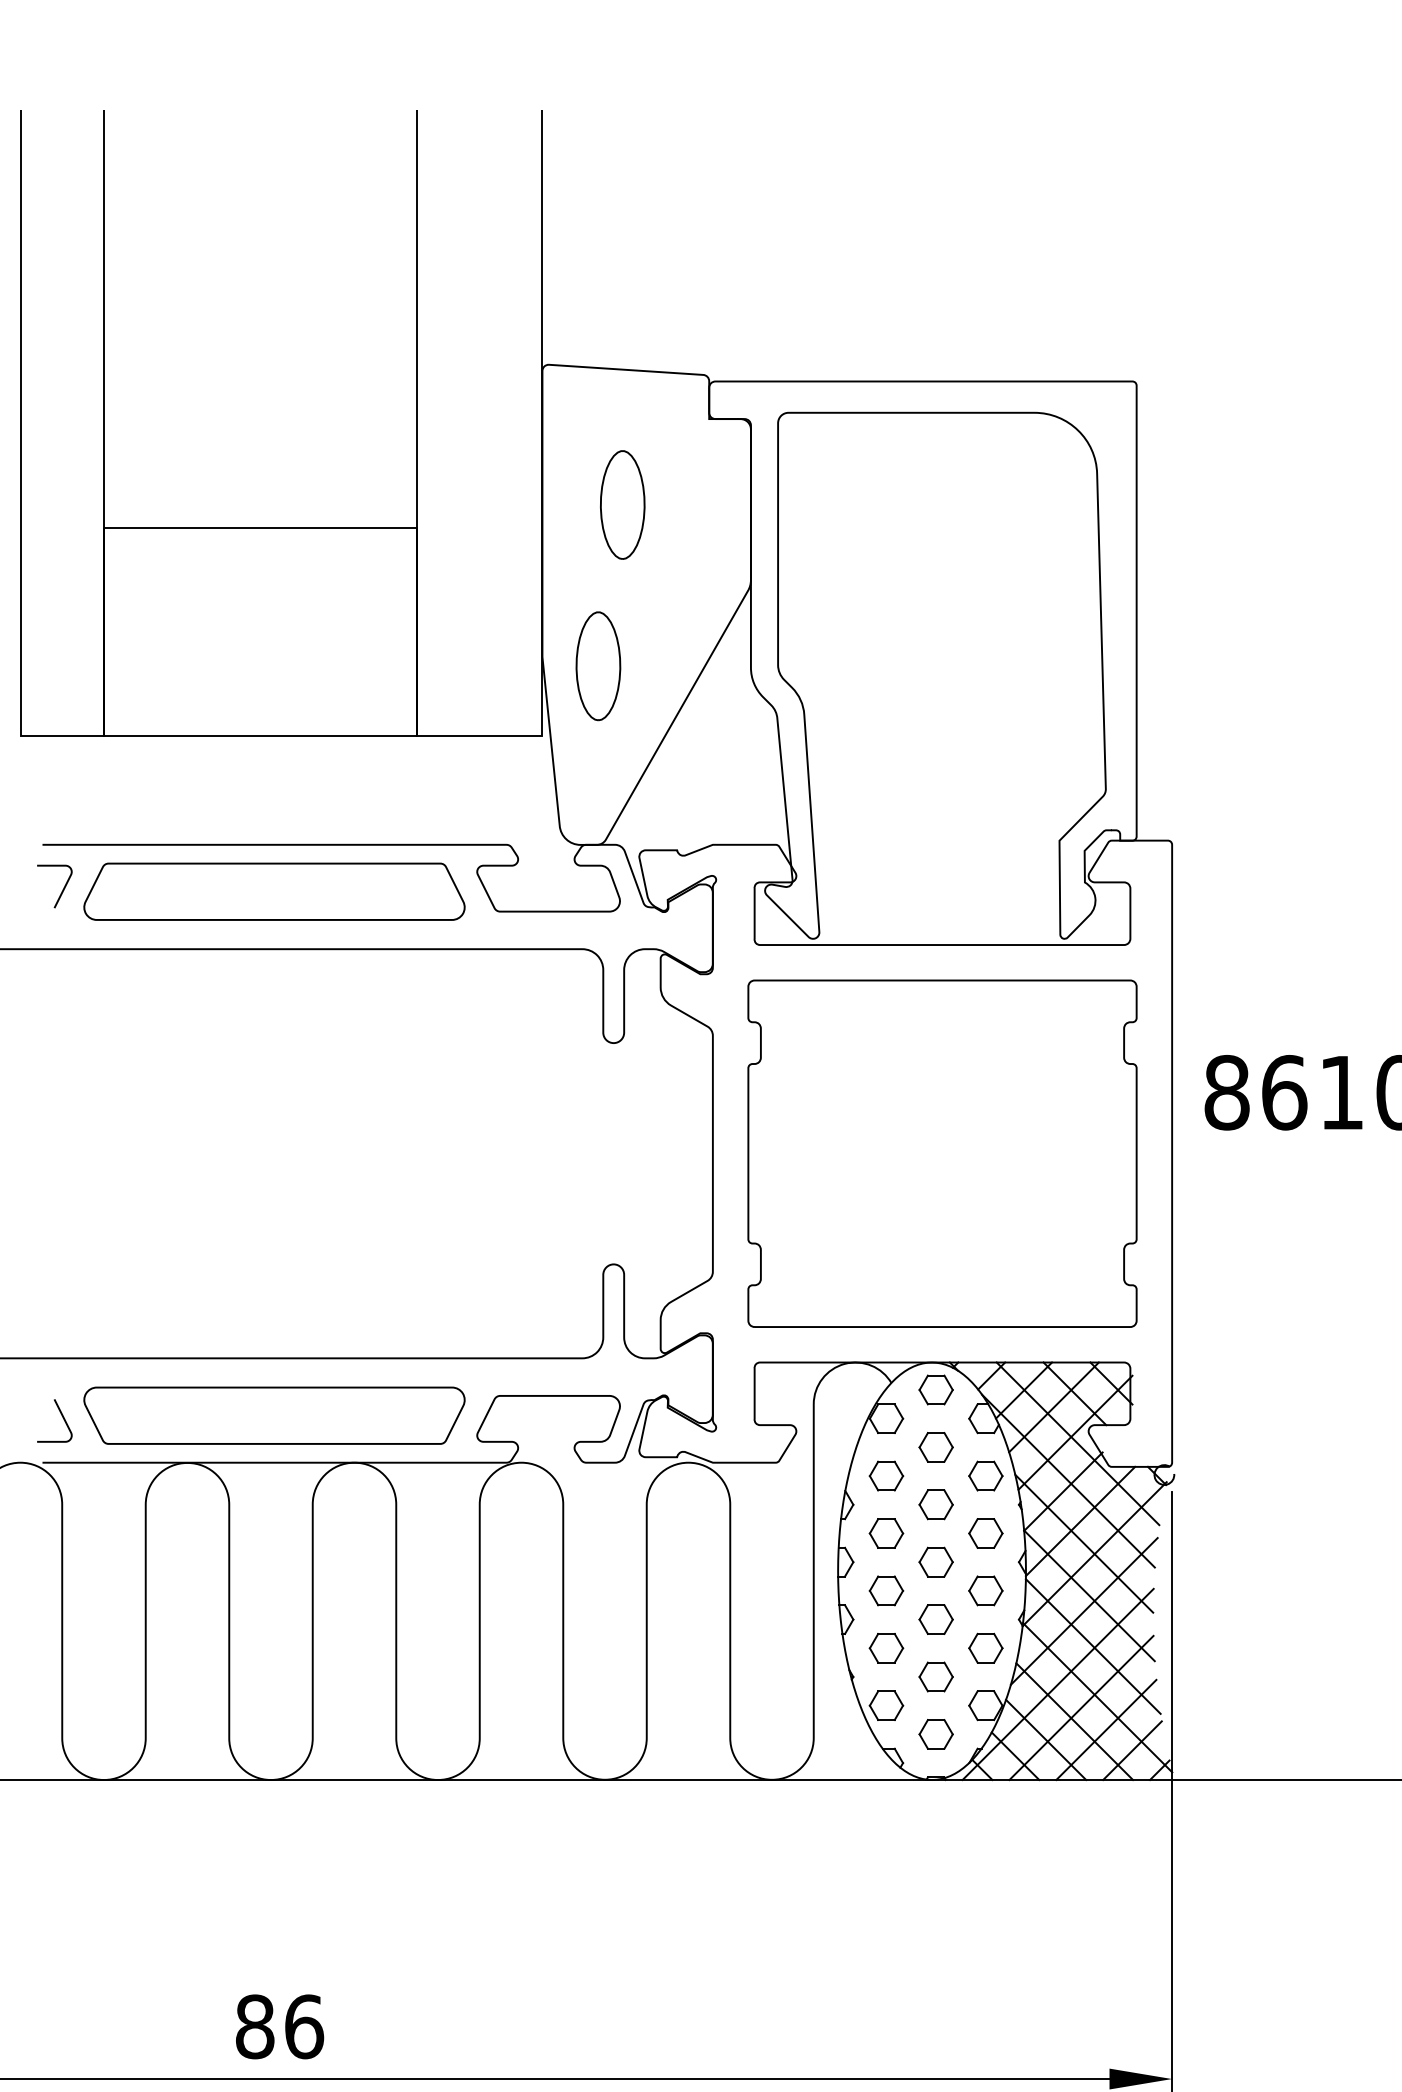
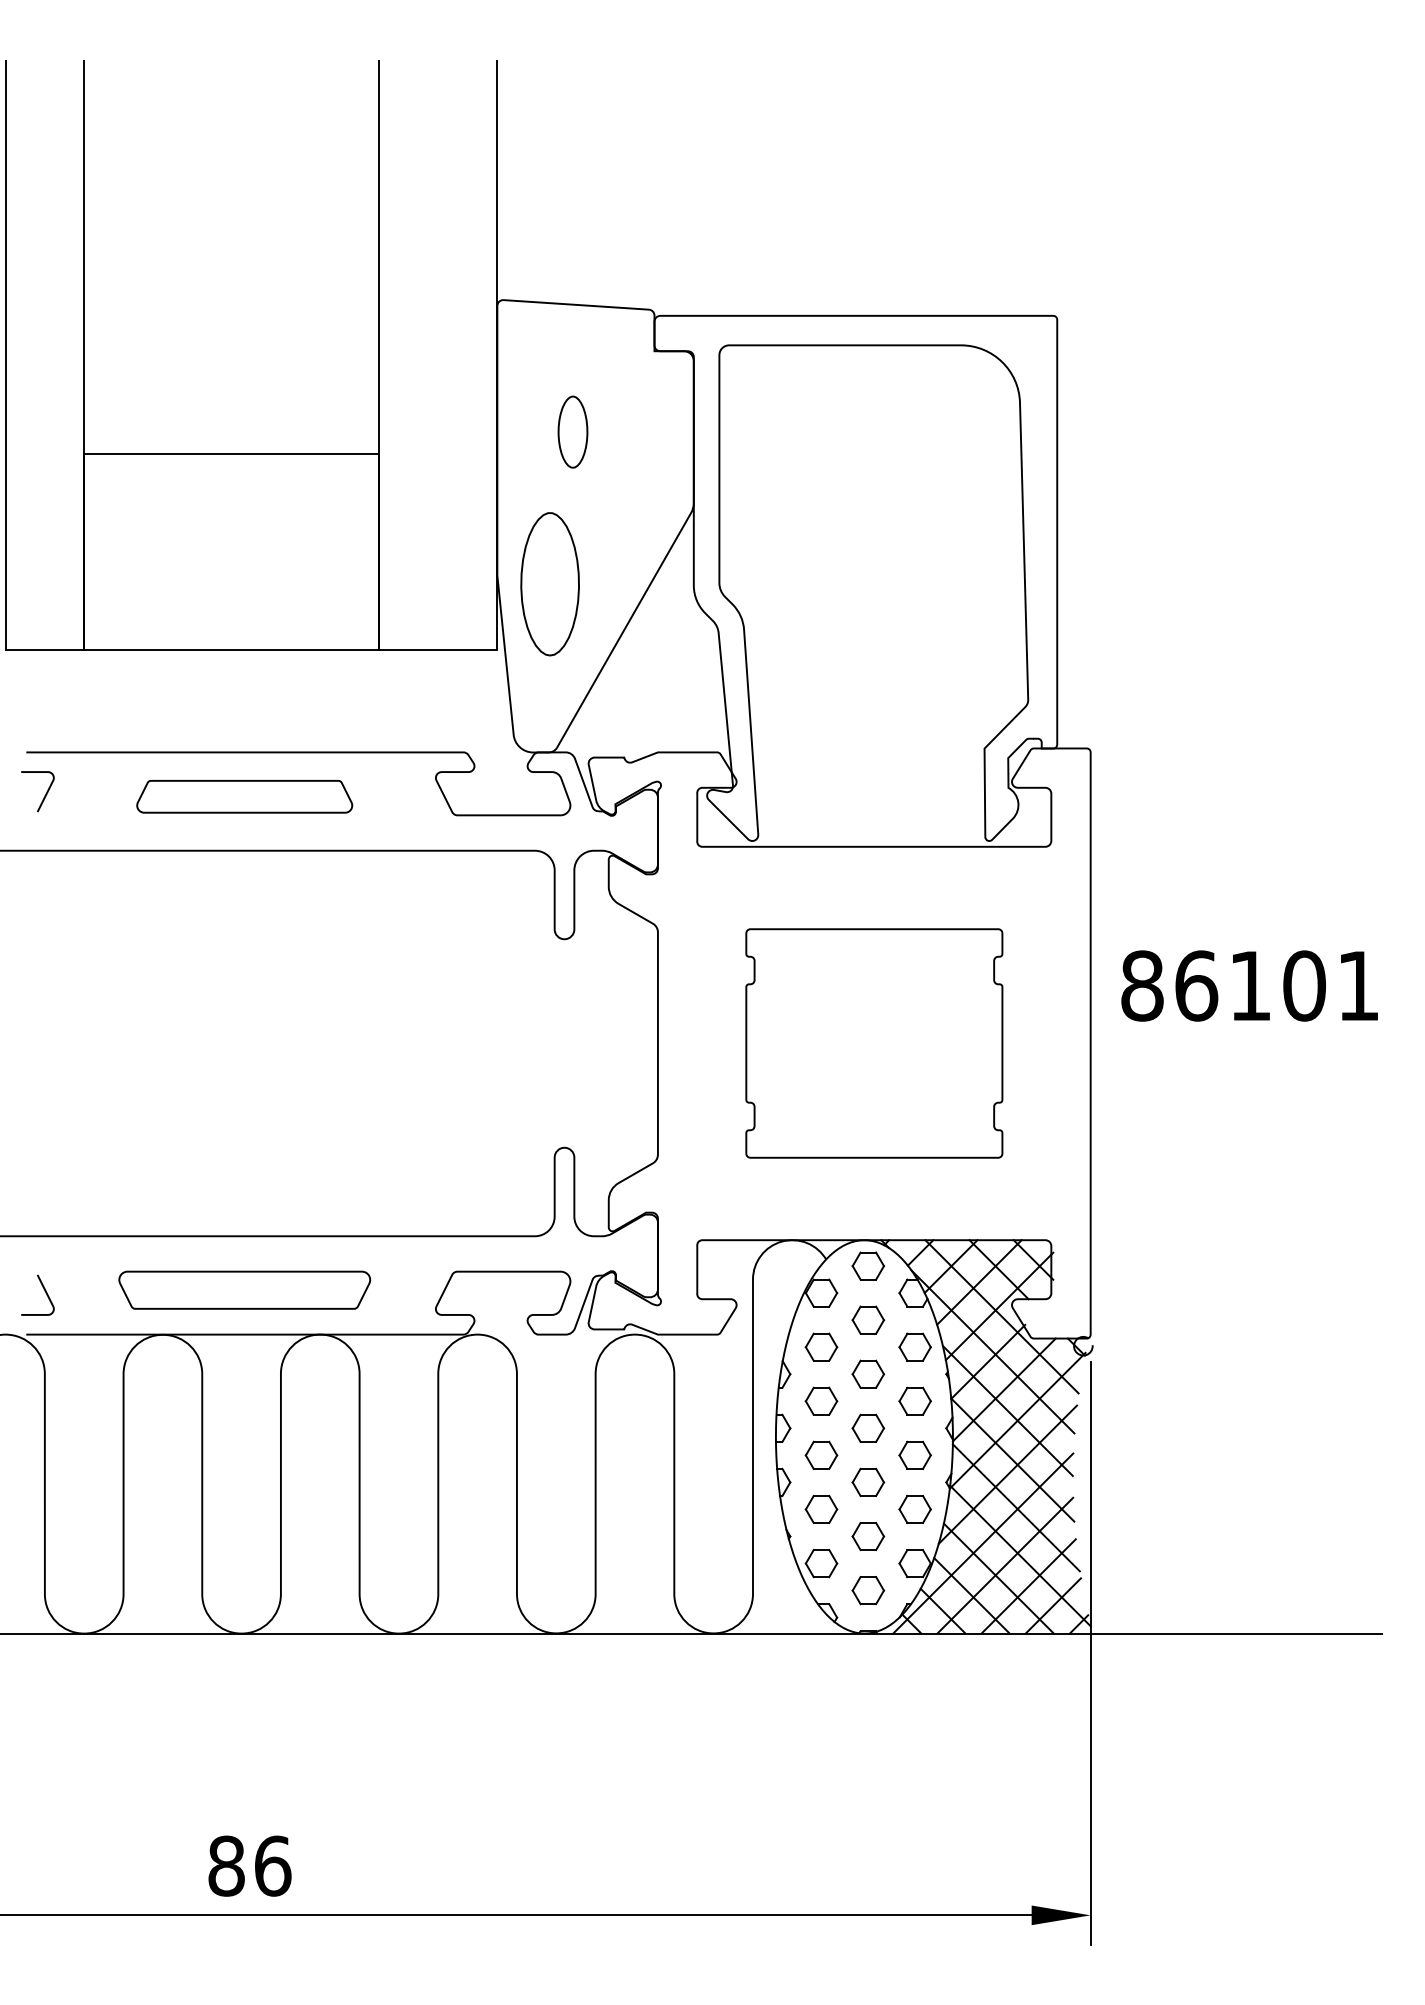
part: (622, 504) -> (572, 431), size x0.7
part: (597, 665) -> (549, 583), size x1.4
part: (274, 891) -> (244, 796), size x0.6
part: (942, 1153) -> (874, 1043), size x0.7
part: (274, 1414) -> (244, 1289), size x0.7

